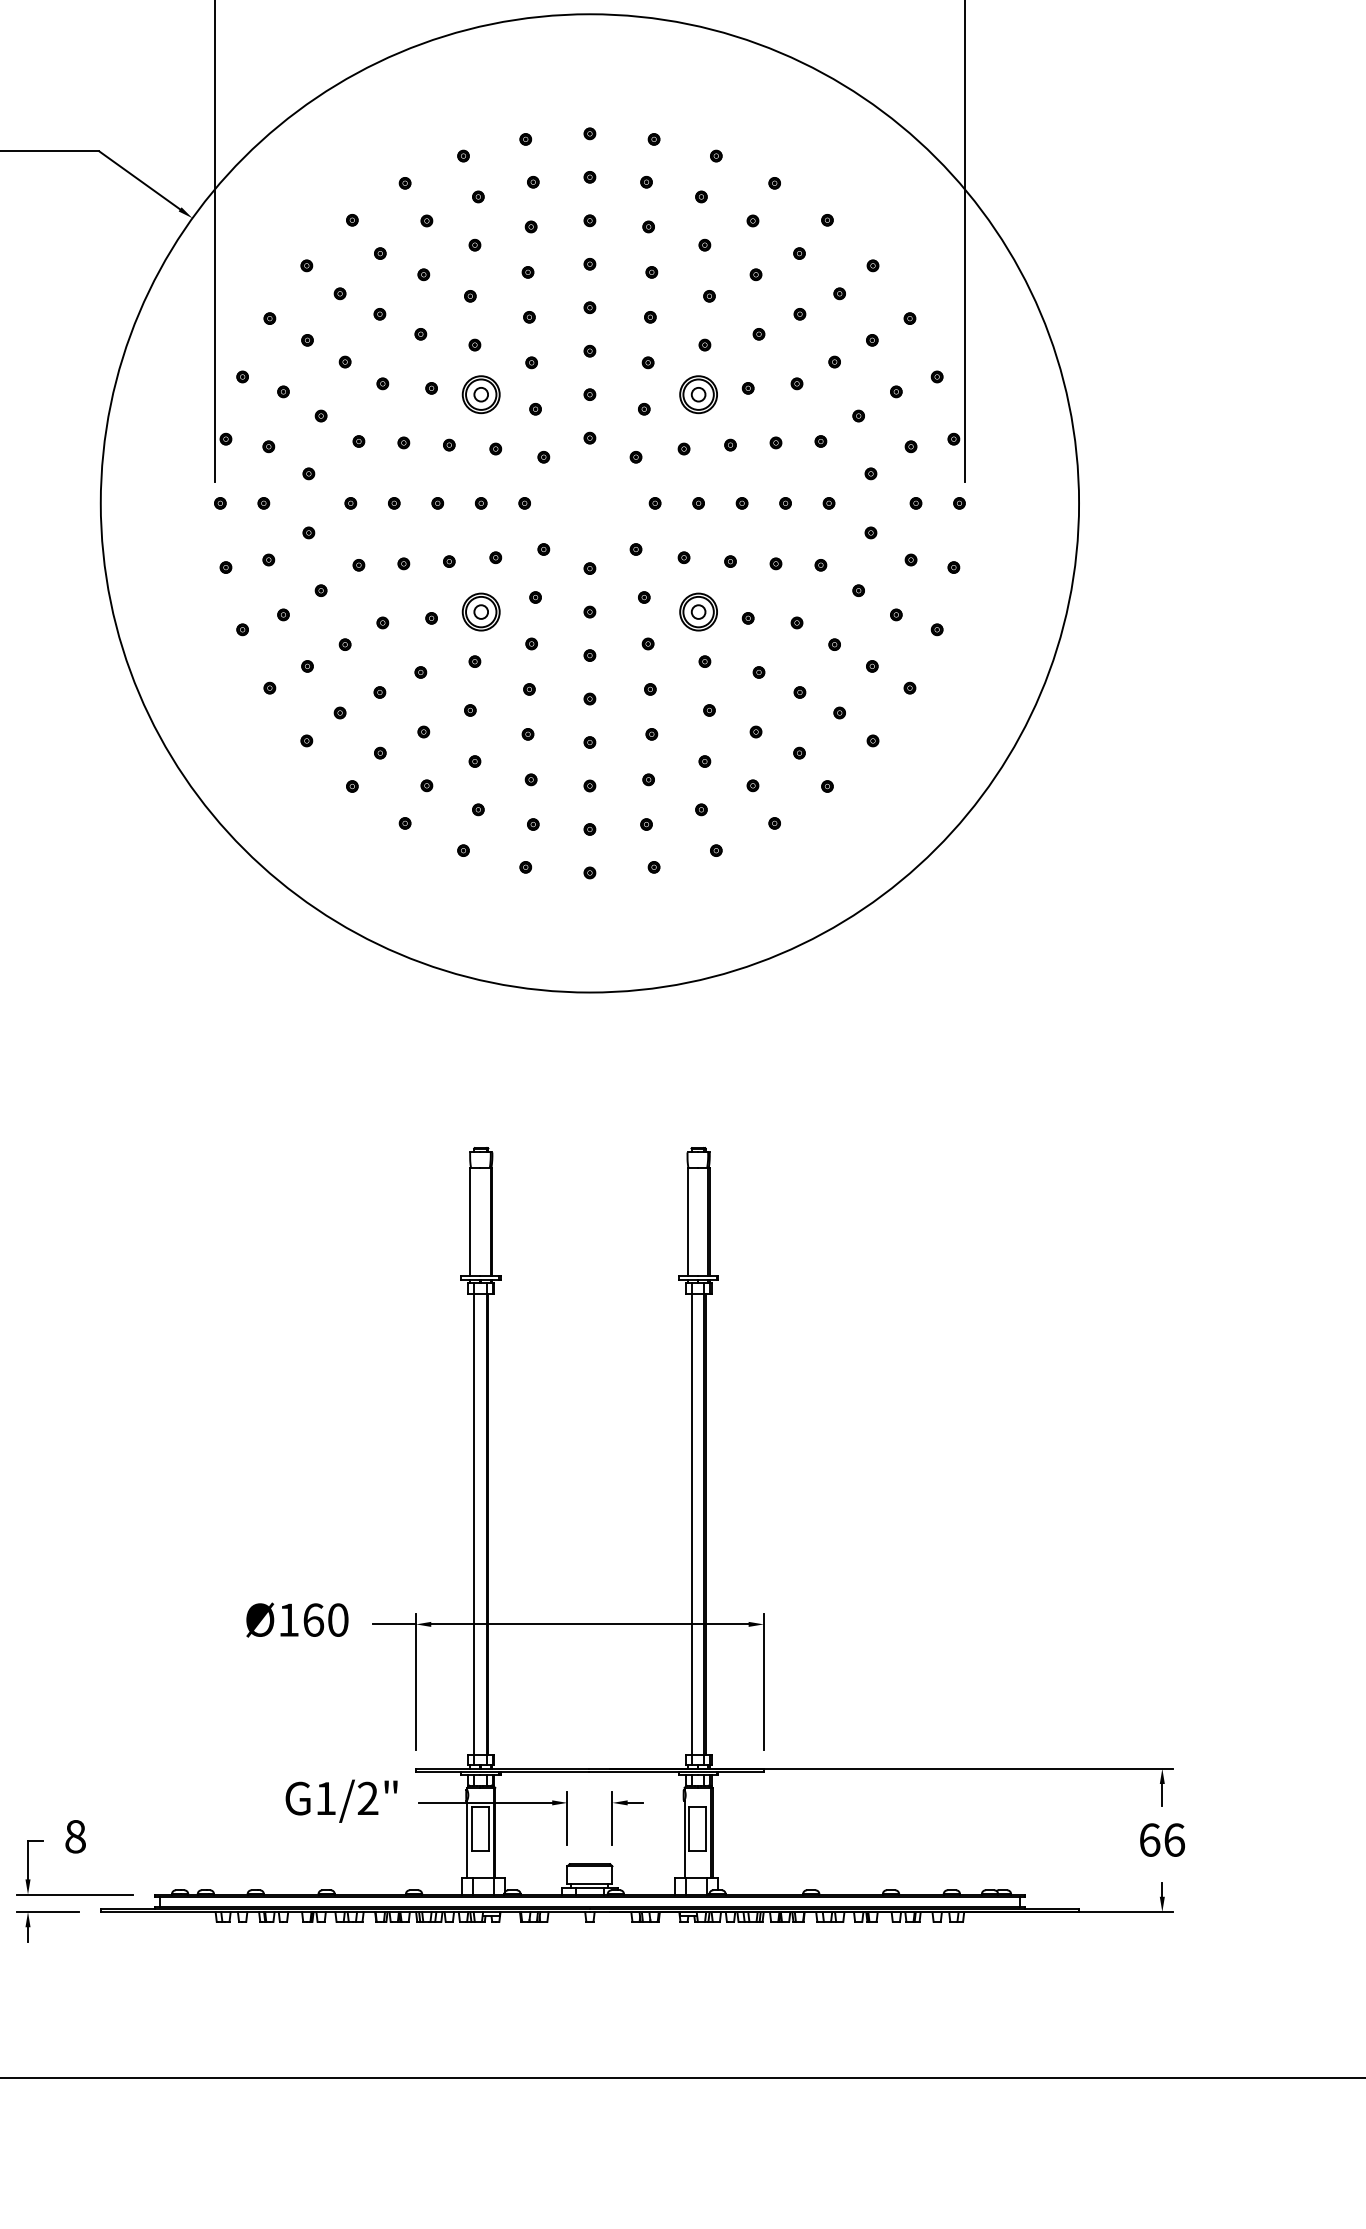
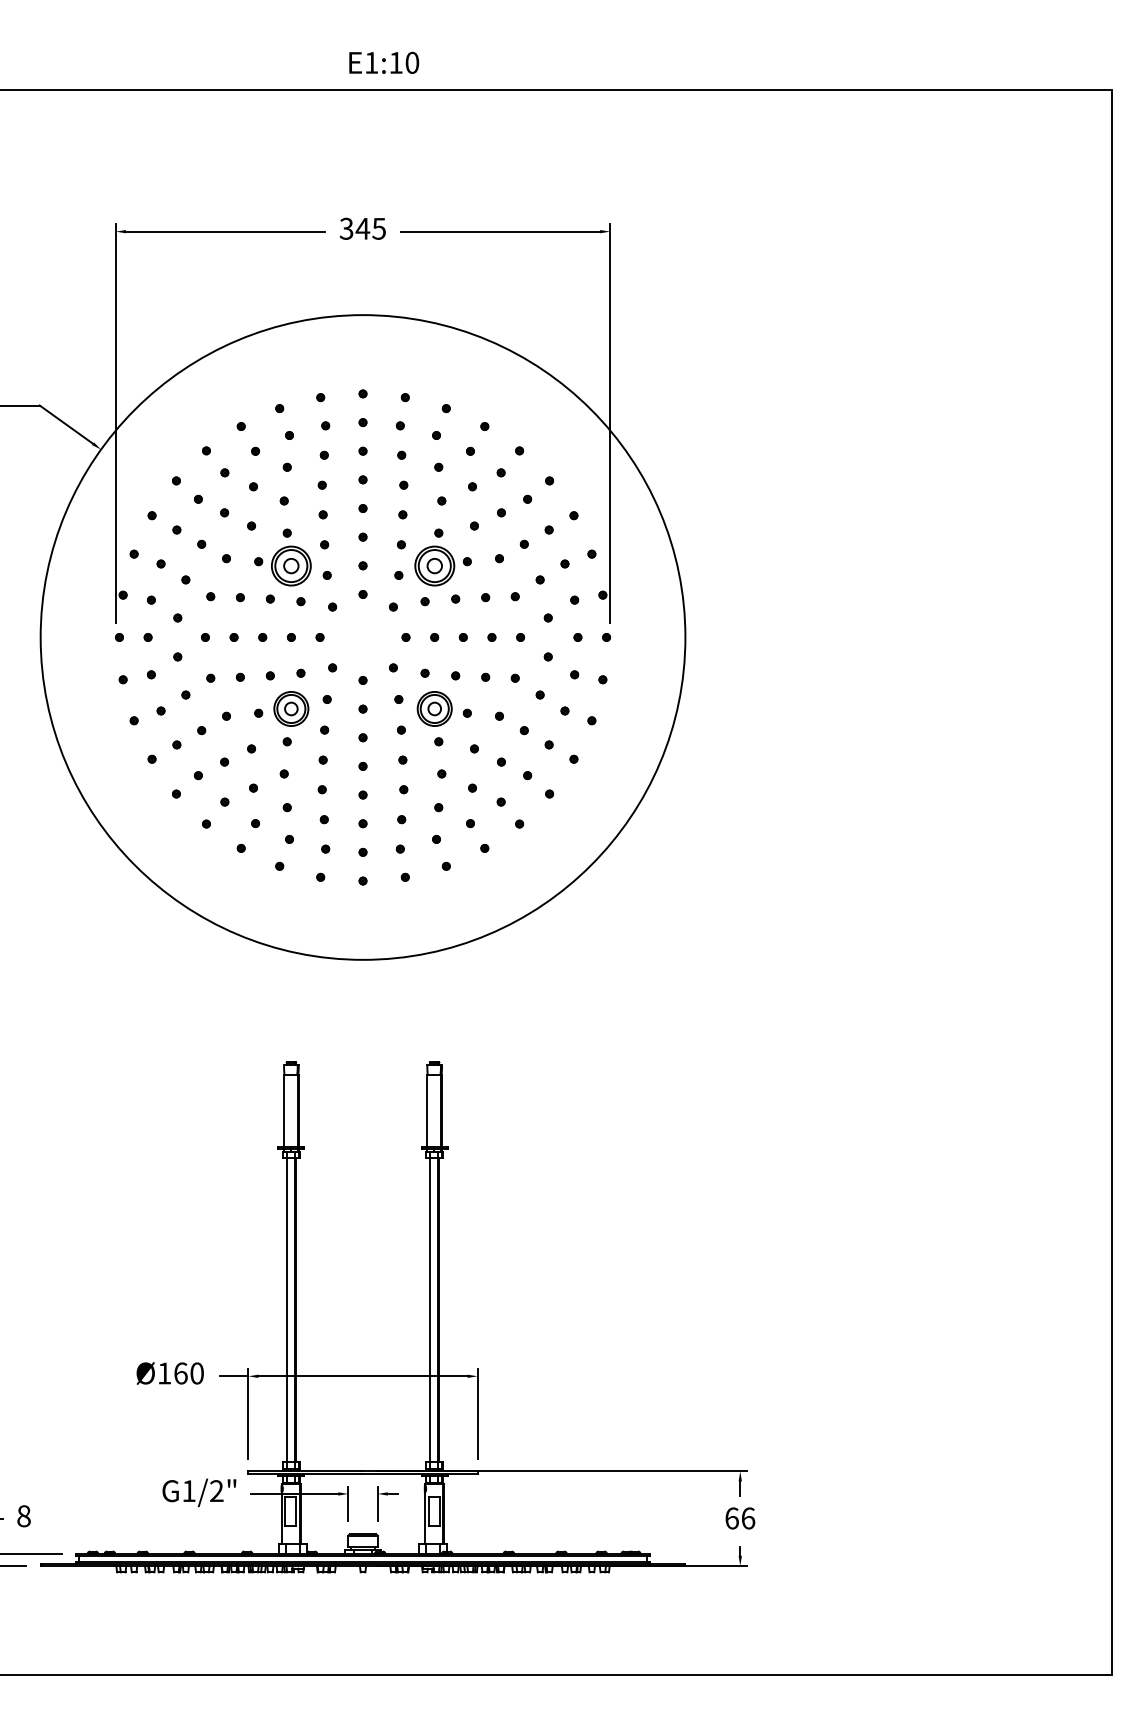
part: (481, 394) -> (291, 565), size x1.6
part: (698, 394) -> (434, 565), size x1.6
part: (481, 612) -> (291, 709), size x1.4
part: (698, 612) -> (434, 709), size x1.4

